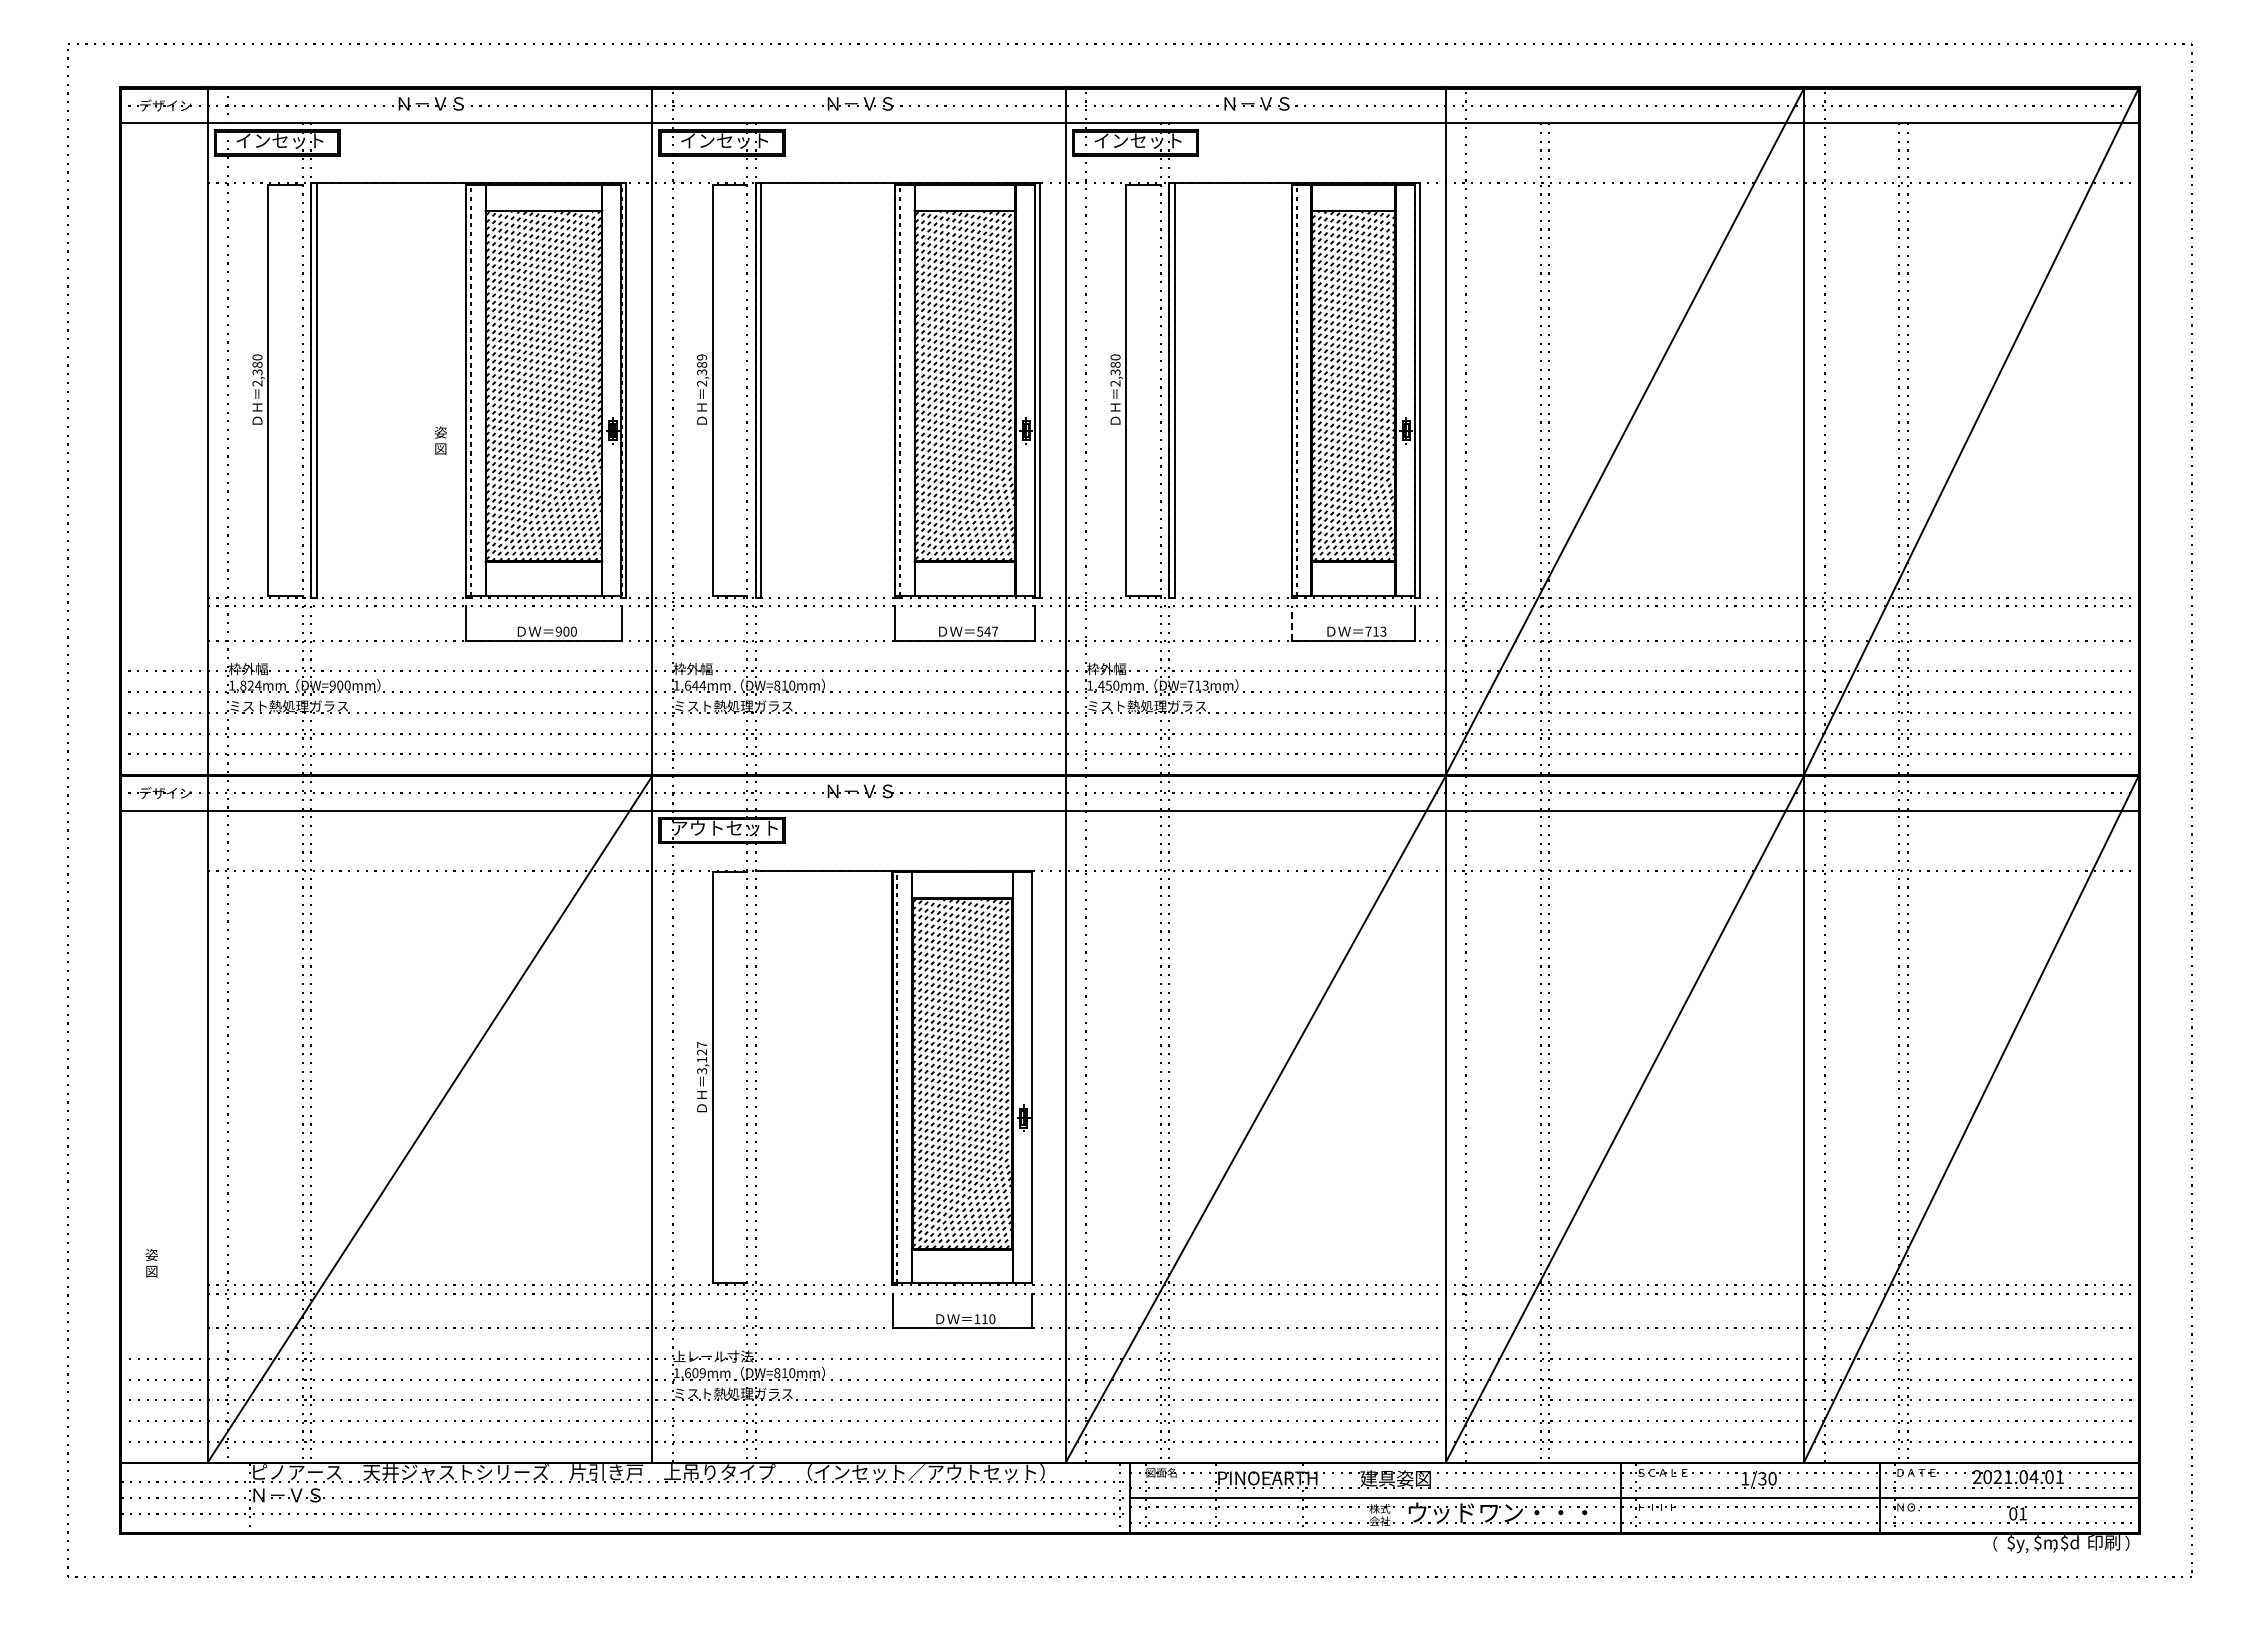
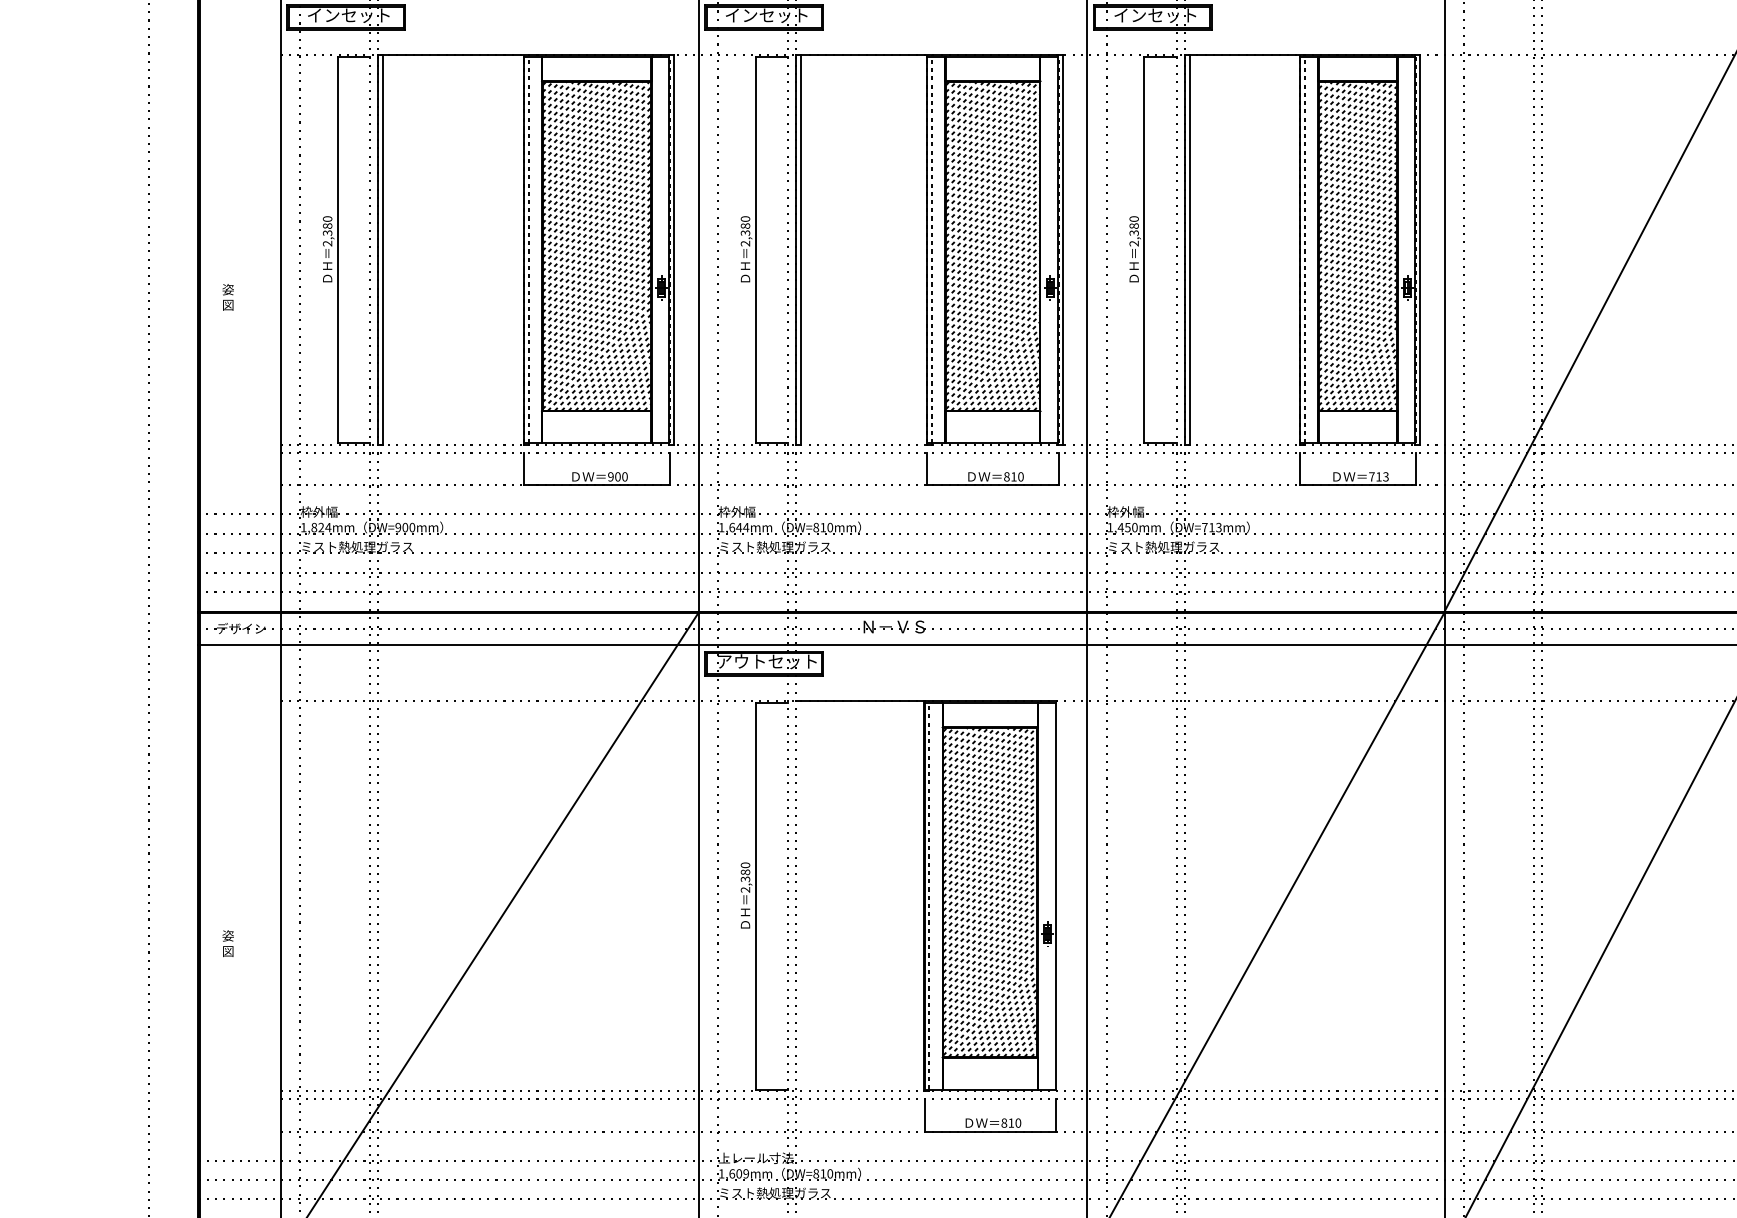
text: (702, 357) -> (745, 219), 2,389 -> 2,380
text: (440, 440) -> (227, 297), moved
line: (1292, 623) -> (1300, 469), dashed -> solid
text: (987, 631) -> (1013, 476), 547 -> 810
text: (702, 1057) -> (745, 877), 3,127 -> 2,380
text: (151, 1263) -> (227, 943), moved
text: (977, 1319) -> (1004, 1123), 110 -> 810

